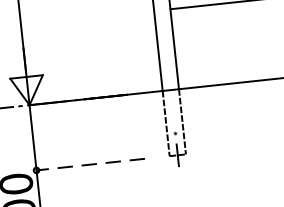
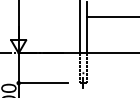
line: (90, 165) -> (43, 83), dashed -> solid

